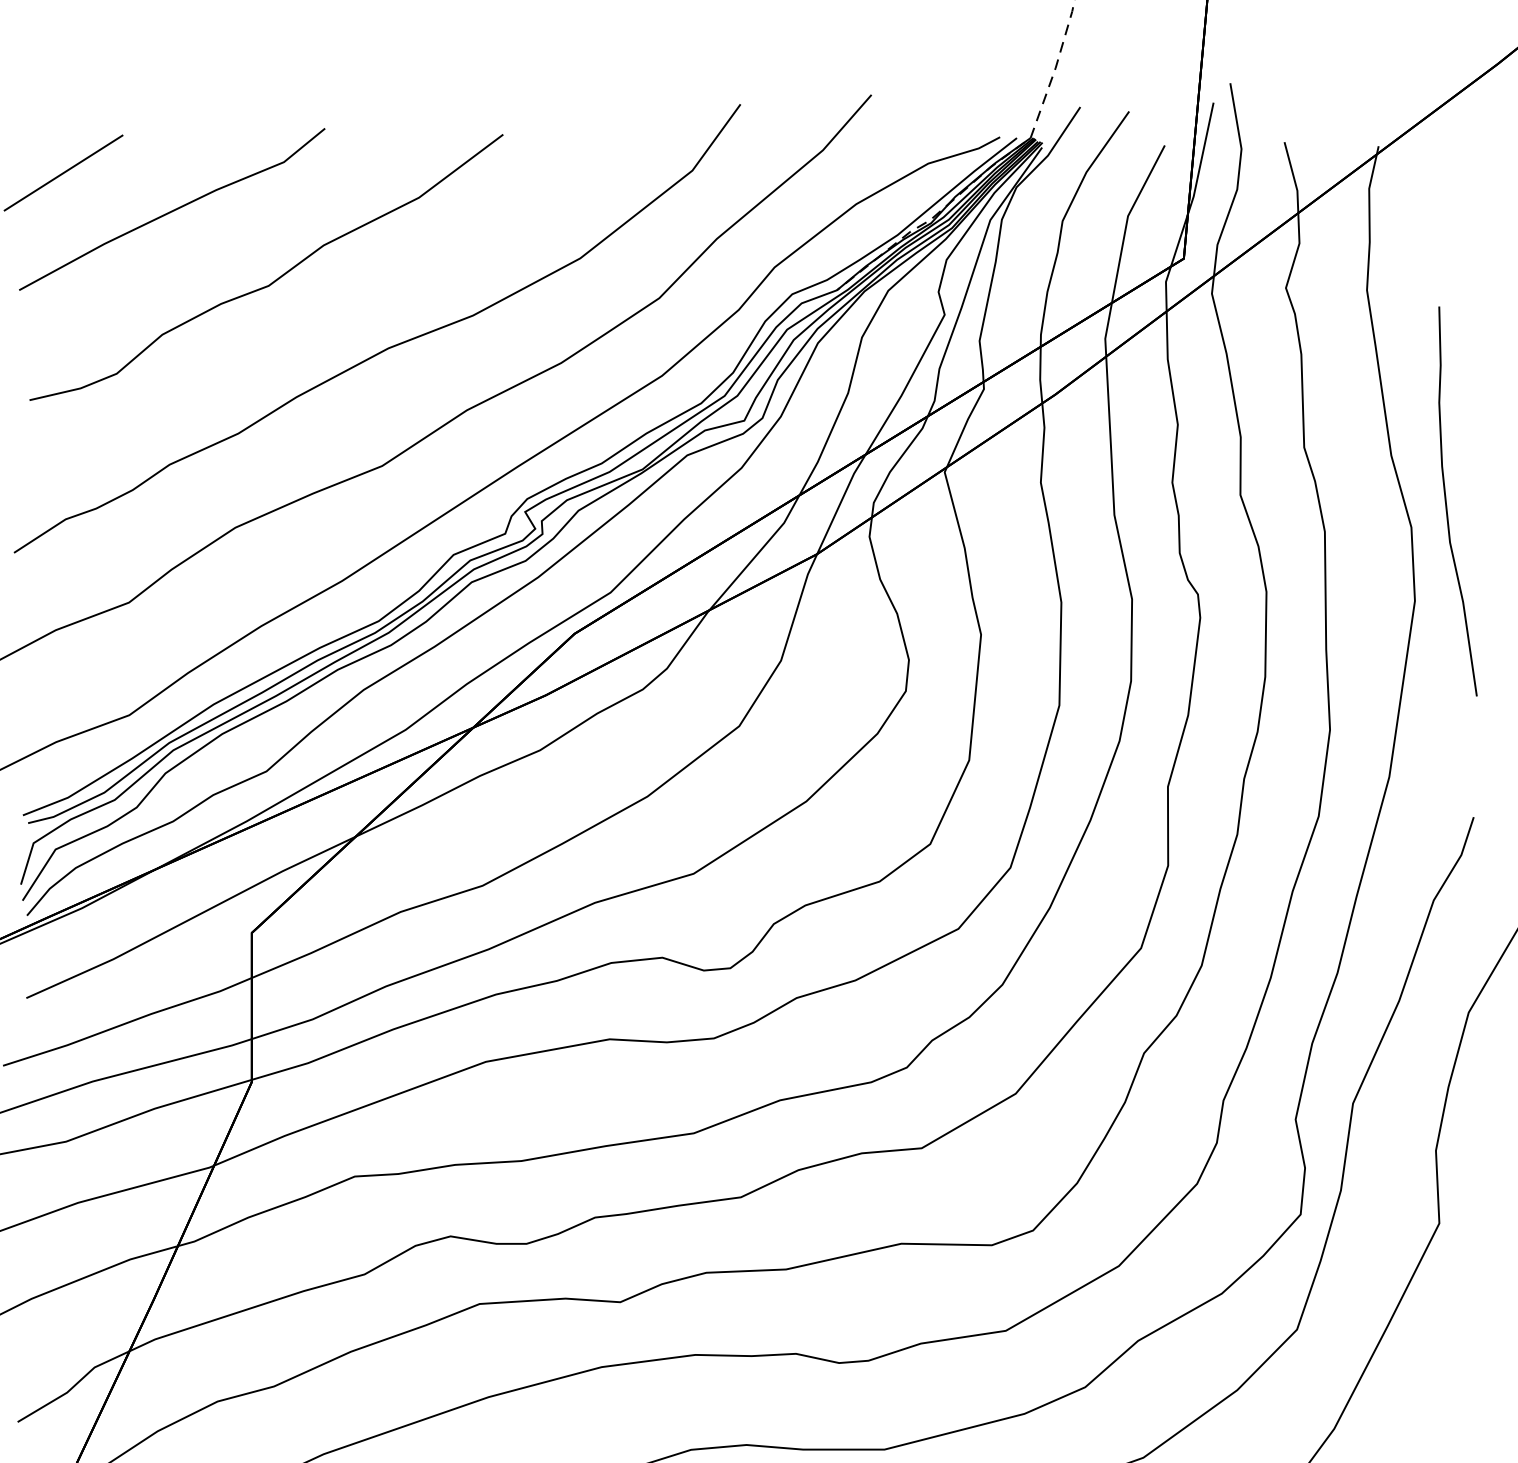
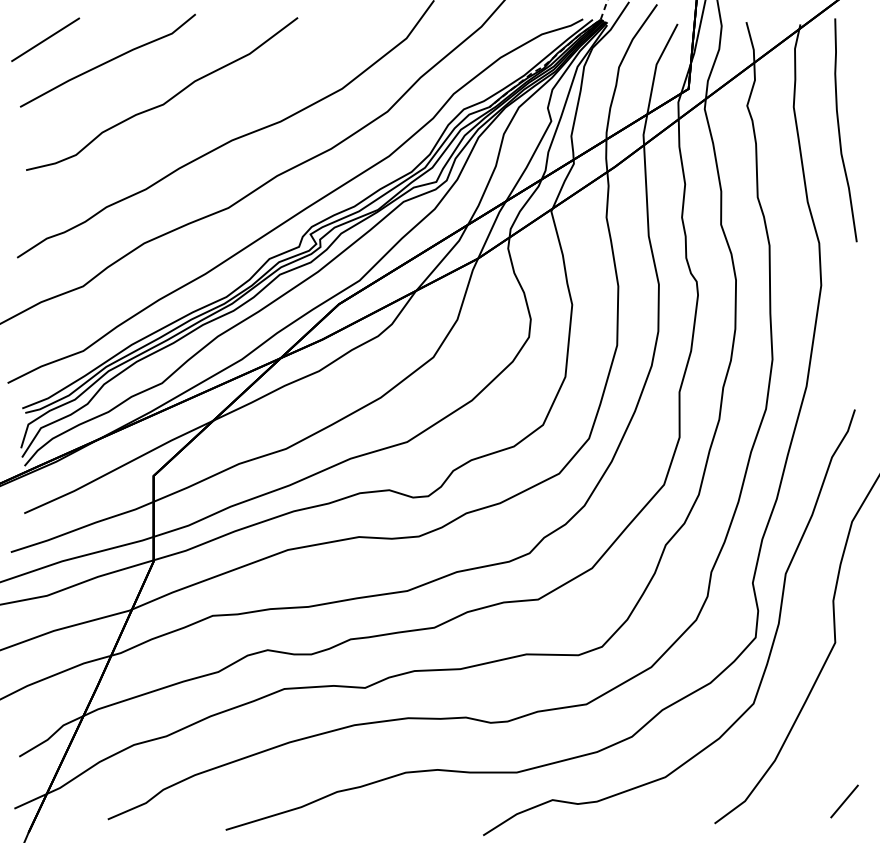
curve: (1448, 505) -> (840, 132), moved

